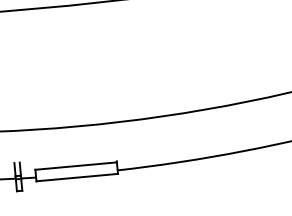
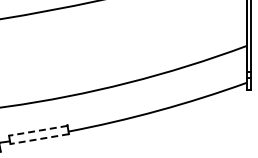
line: (76, 165) -> (38, 130), solid -> dashed
line: (76, 178) -> (39, 139), solid -> dashed

